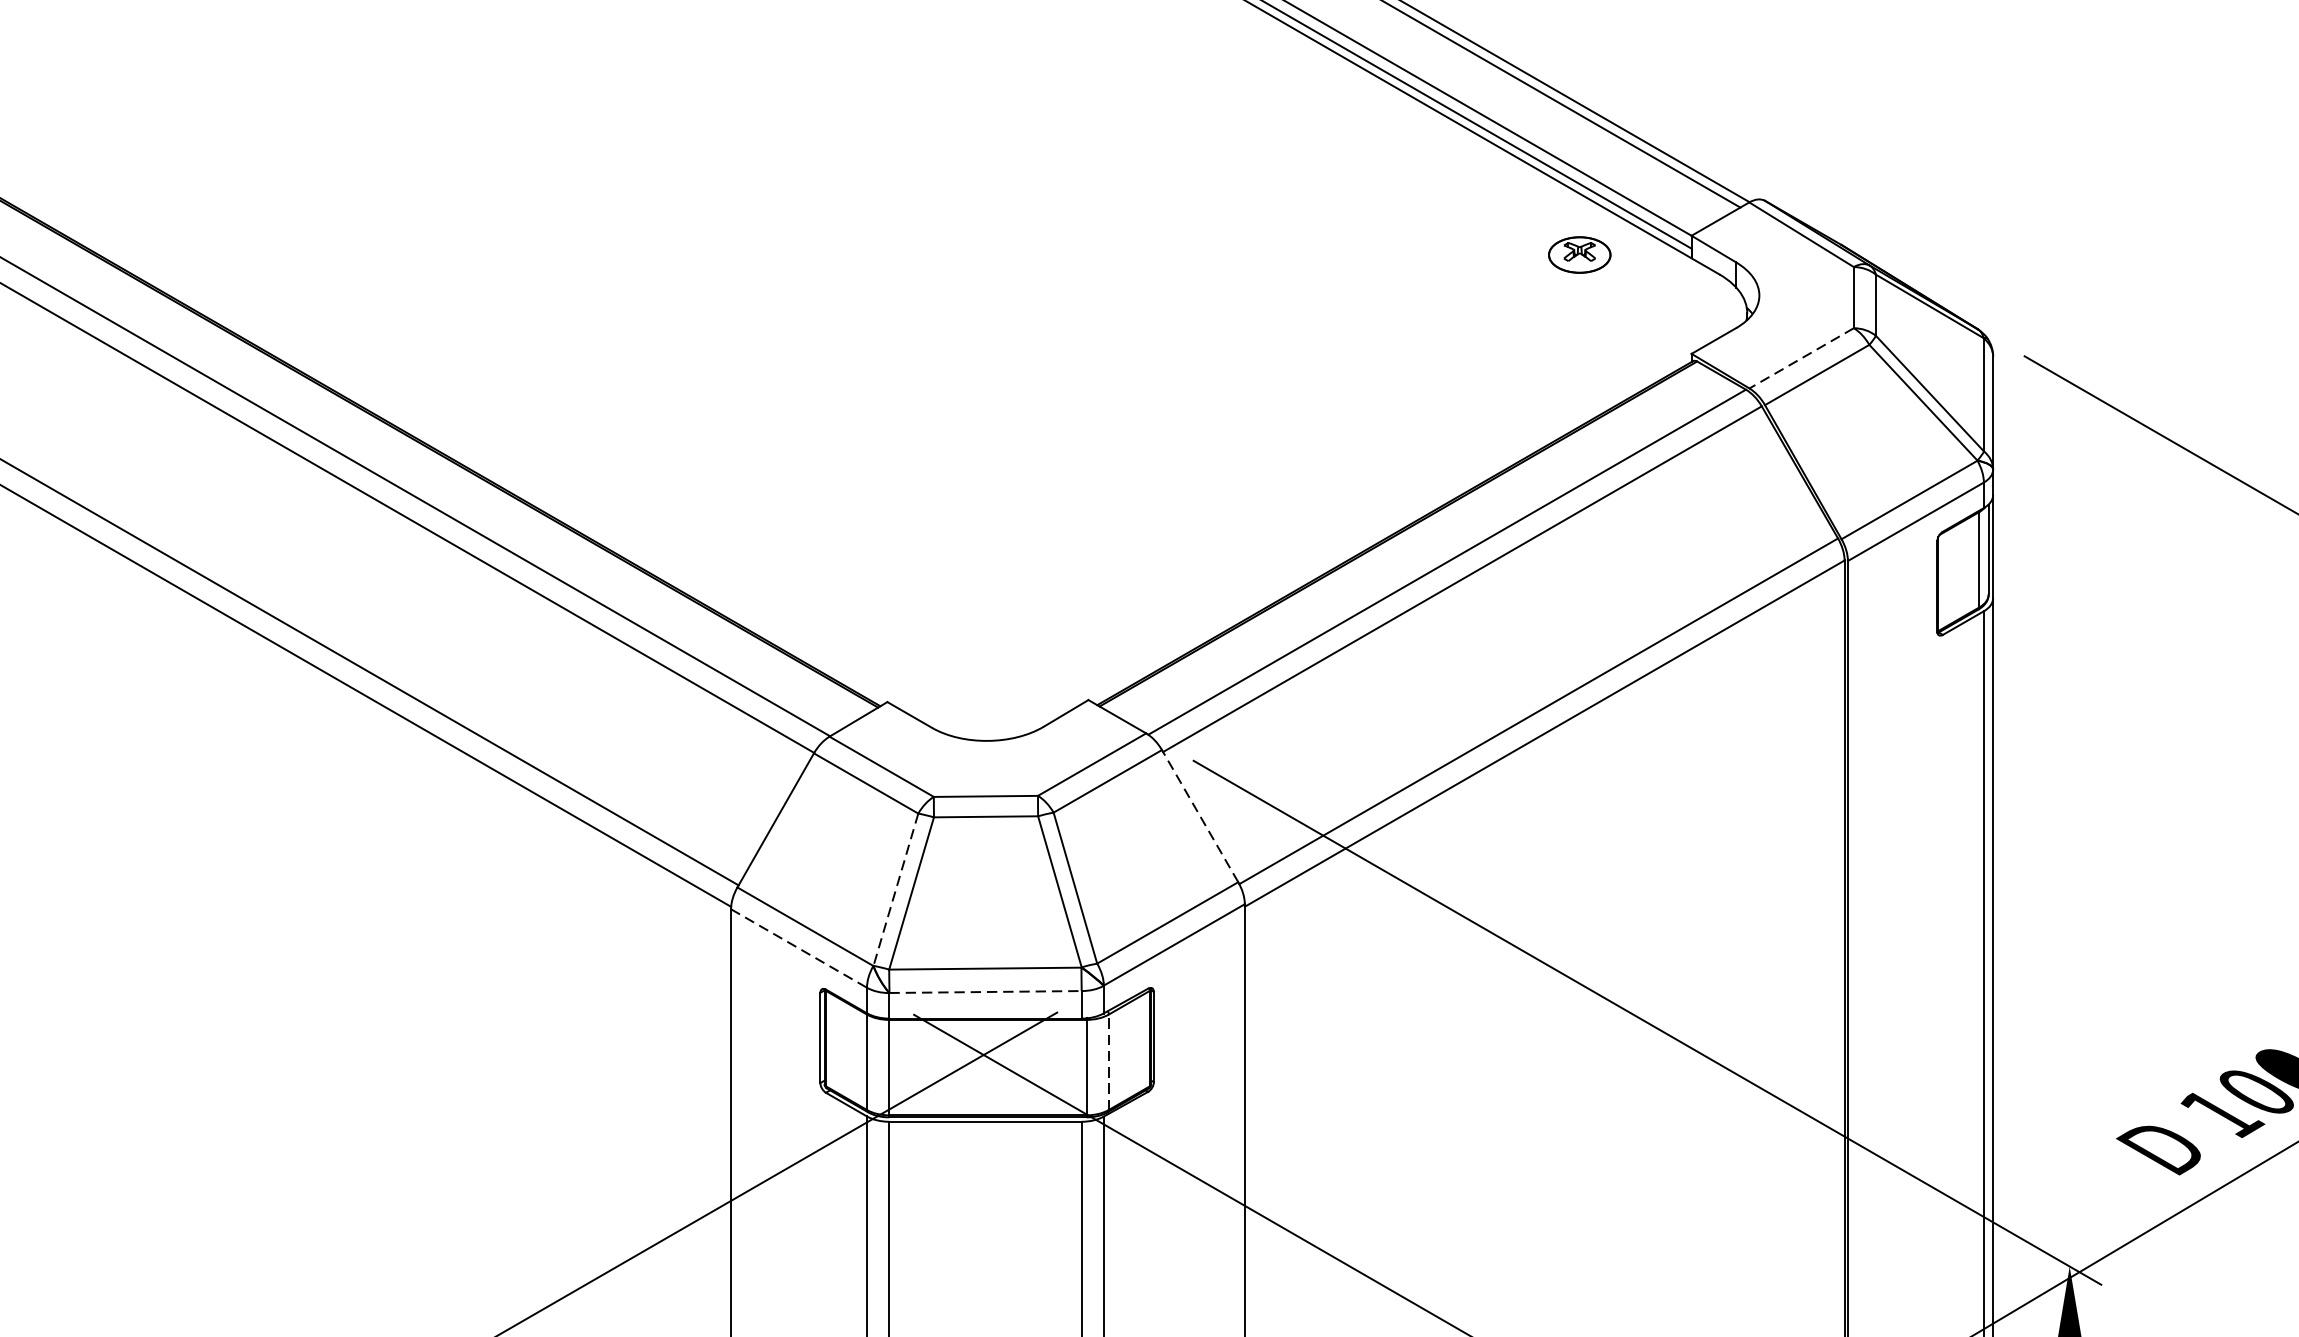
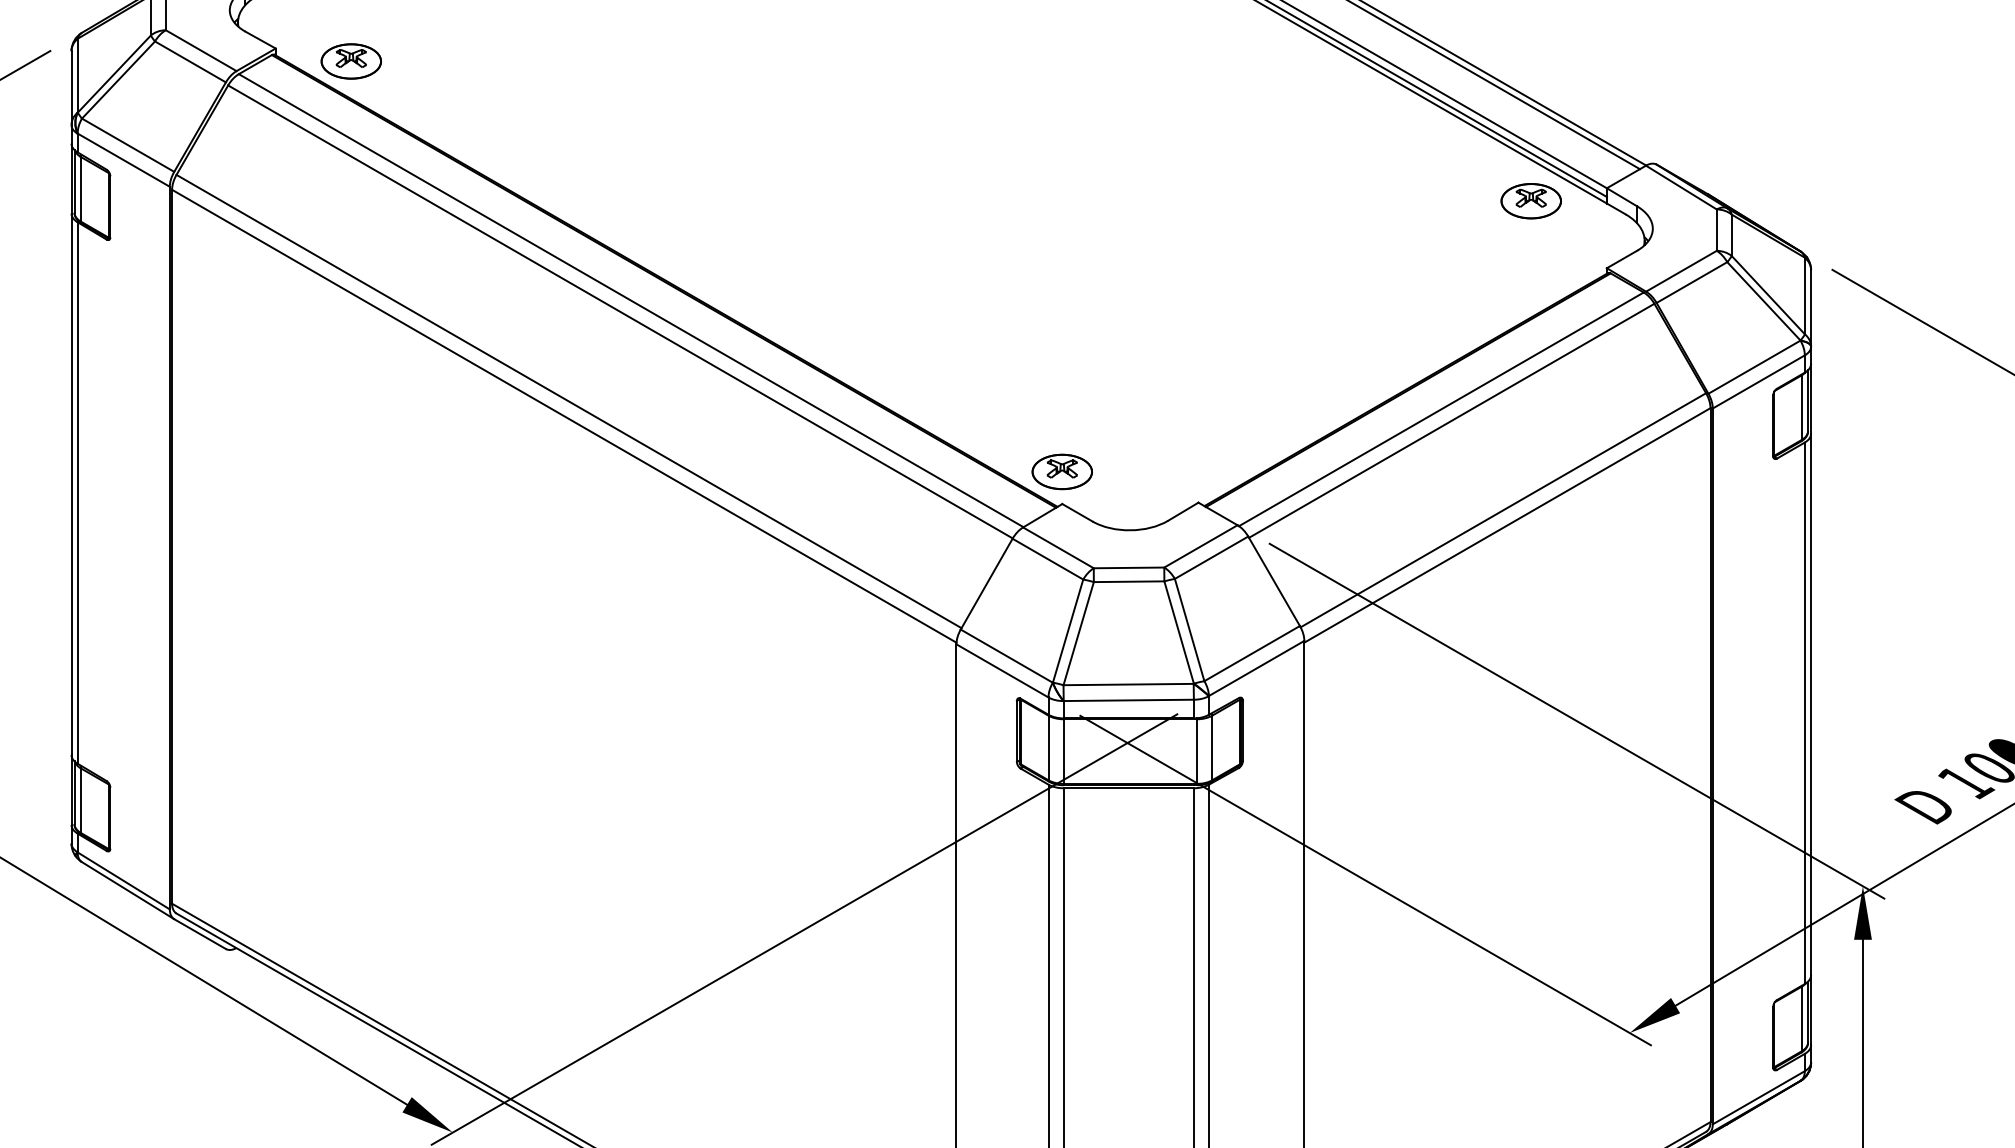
part: (1578, 255) -> (1530, 201), size x1.43
line: (1801, 358) -> (1681, 271), dashed -> solid
part: (886, 654) -> (1061, 471), added
line: (1200, 816) -> (1274, 581), dashed -> solid
line: (896, 890) -> (1068, 631), dashed -> solid
line: (799, 949) -> (1002, 671), dashed -> solid
line: (986, 992) -> (1129, 700), dashed -> solid
line: (1109, 1061) -> (1212, 747), dashed -> solid

